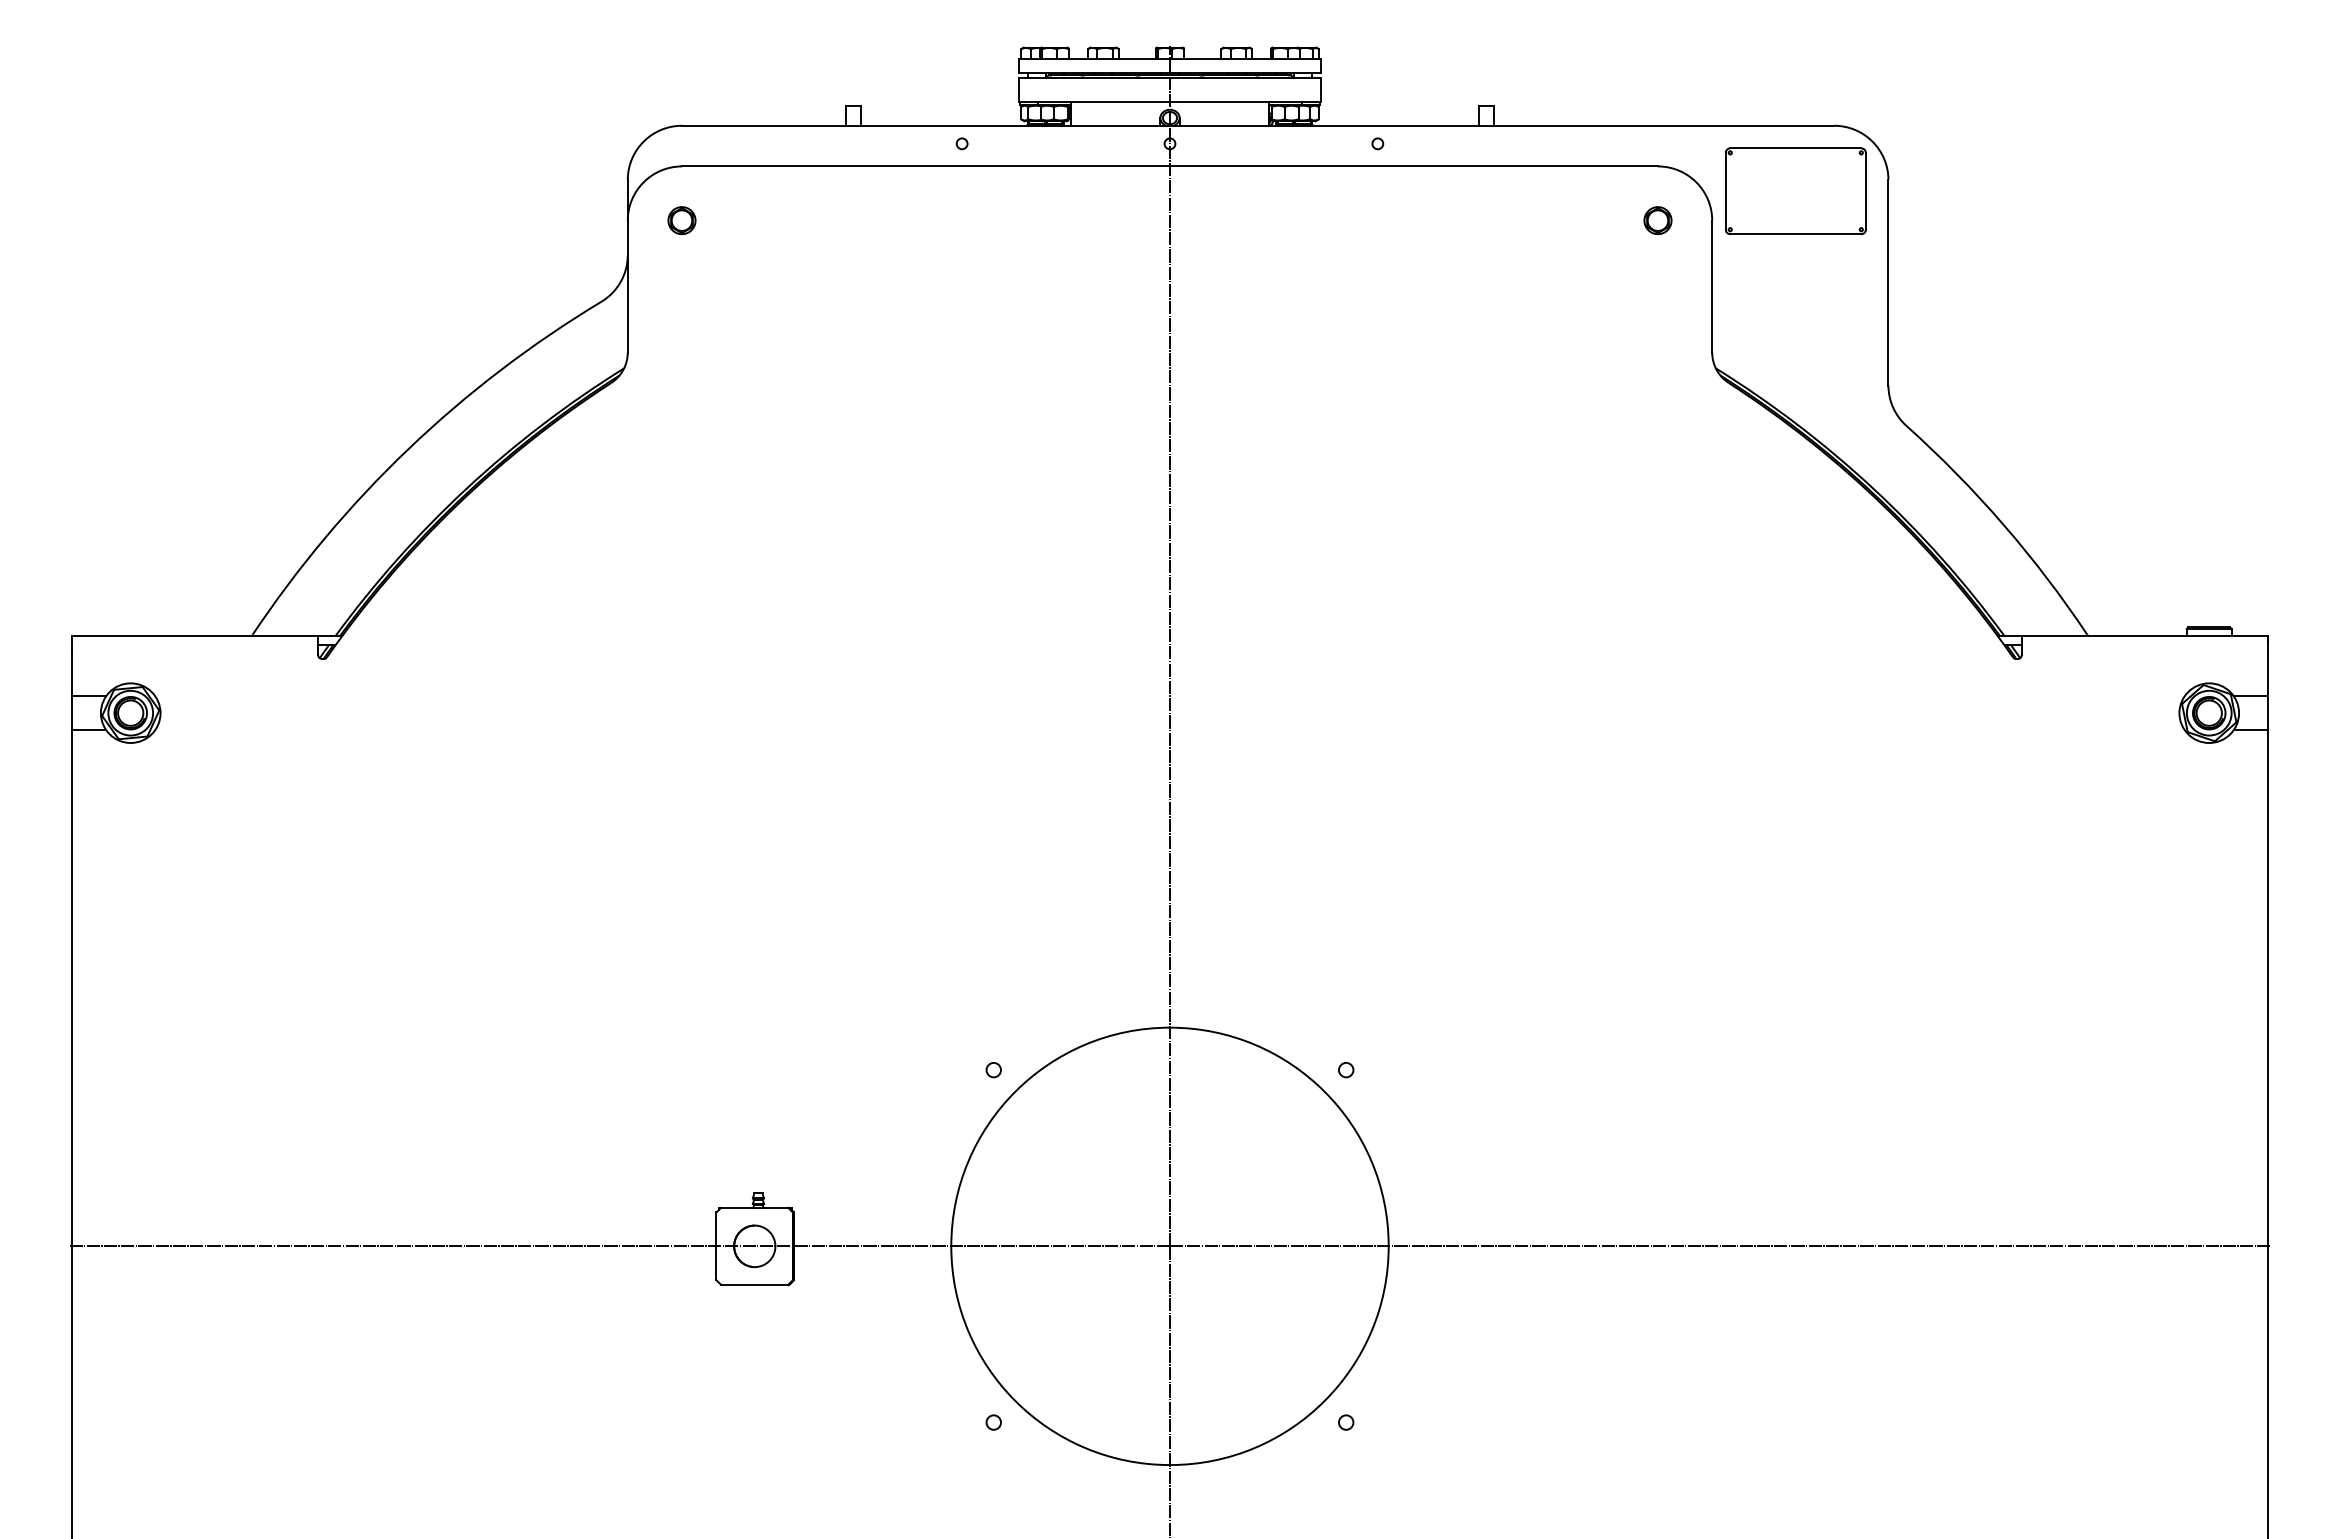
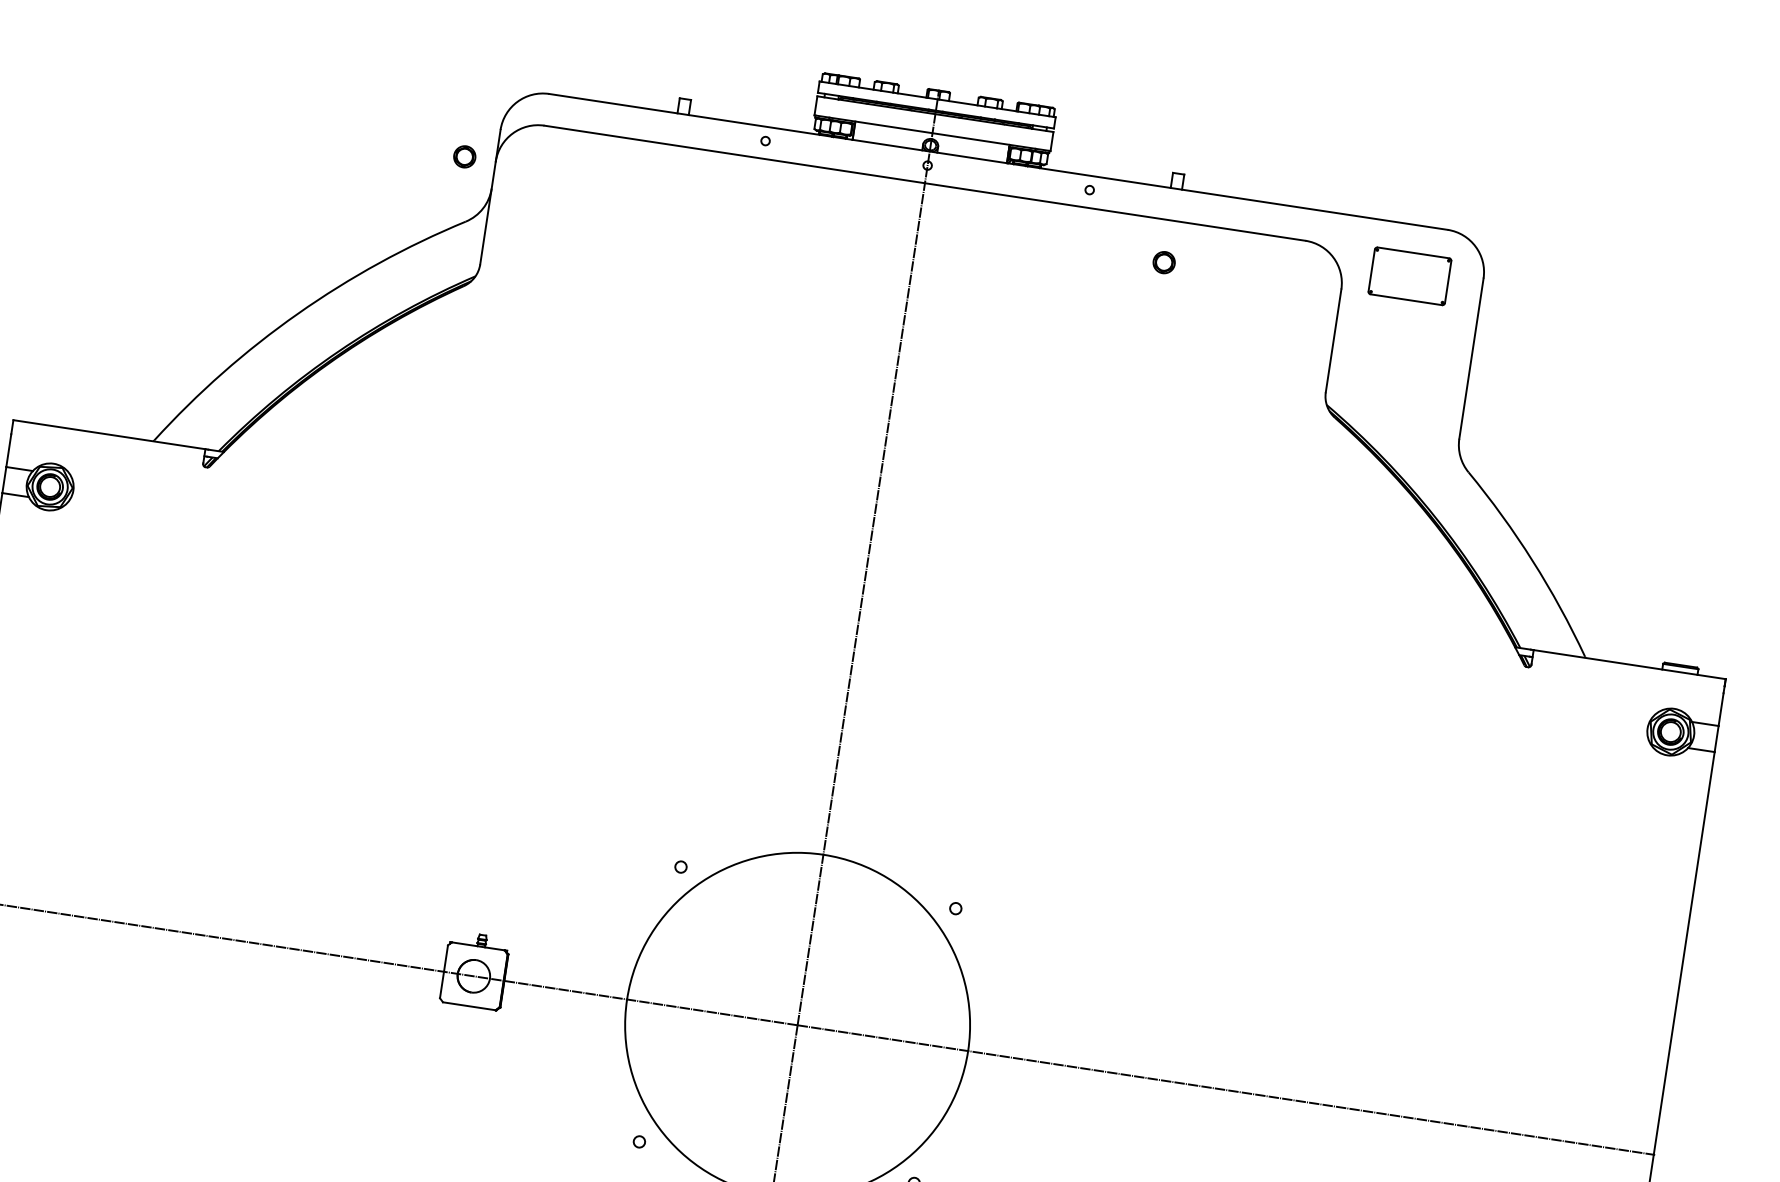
part: (1795, 190) -> (1409, 275), size x0.7
part: (681, 220) -> (464, 156), moved
part: (1657, 220) -> (1163, 262), moved

